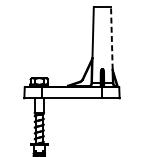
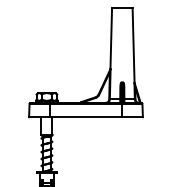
line: (111, 37) -> (133, 44), dashed -> solid

